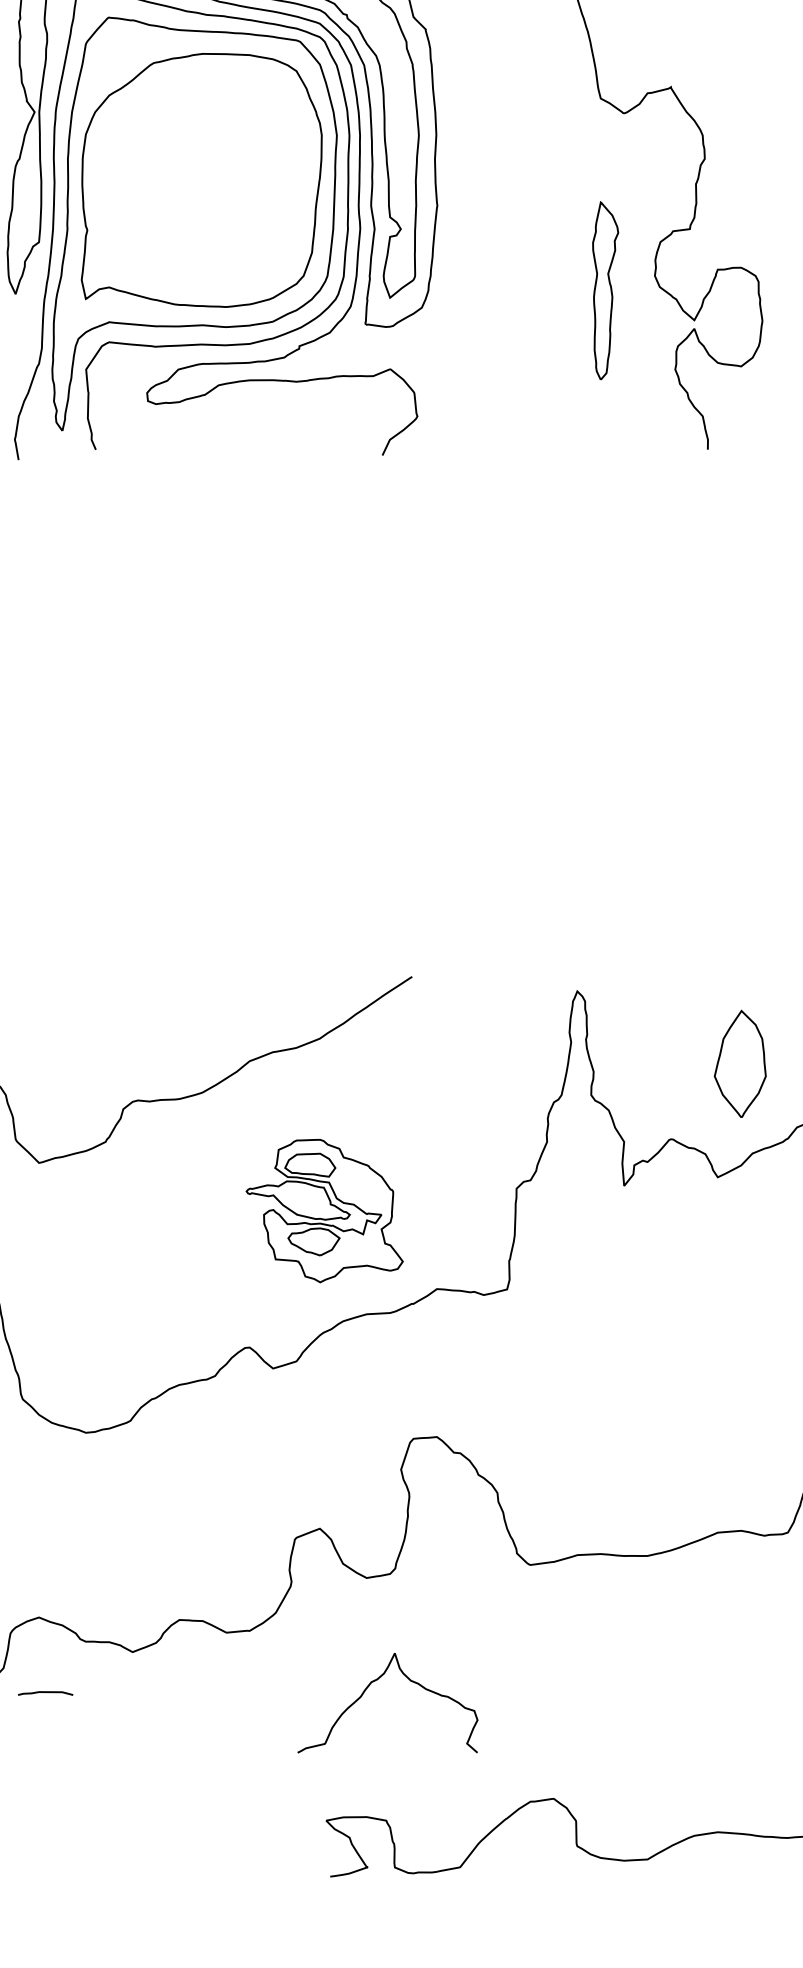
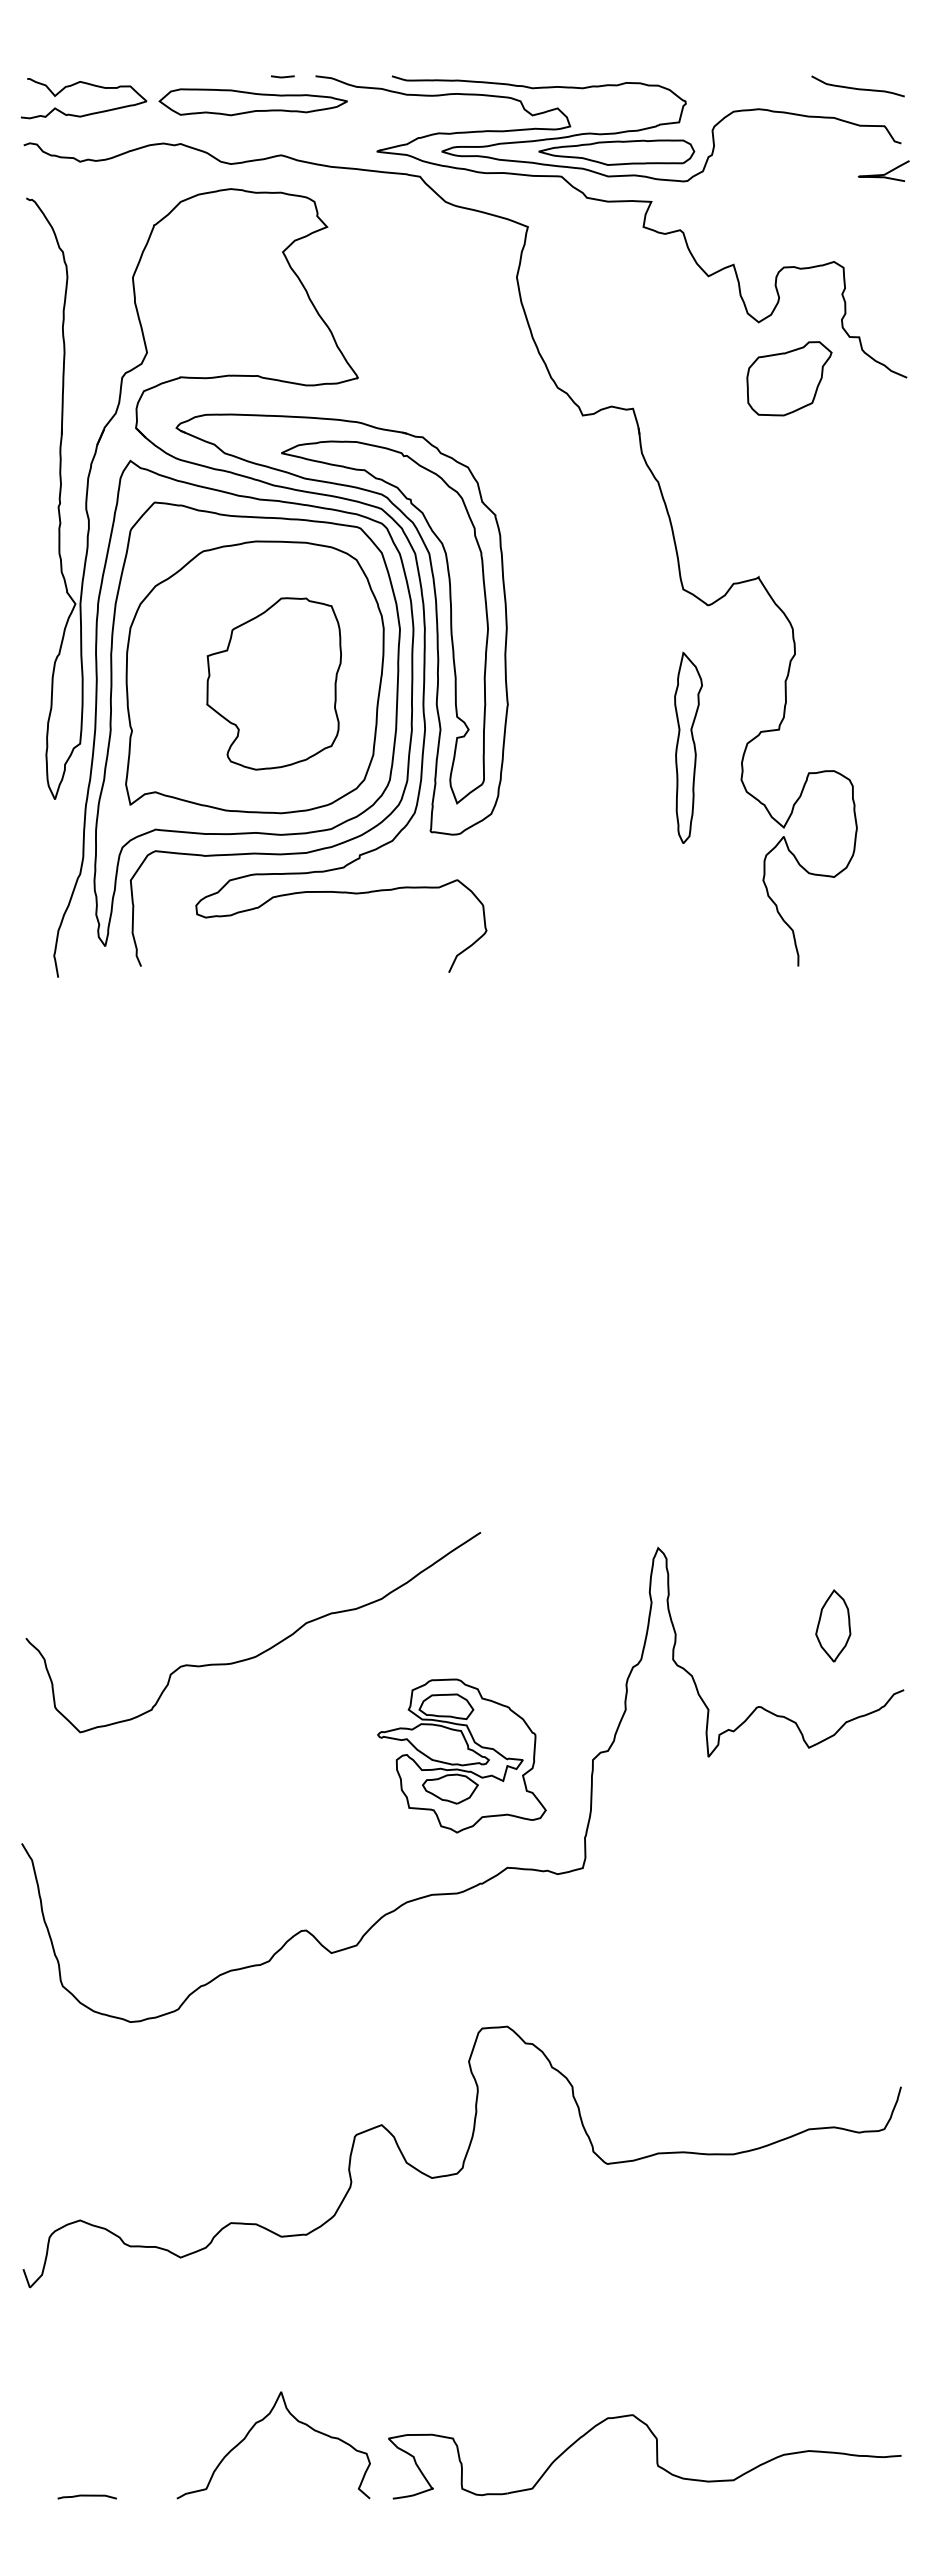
part: (219, 186) -> (273, 683), added
part: (605, 290) -> (688, 747), moved
part: (740, 1063) -> (833, 1625), size x0.62
part: (324, 1210) -> (461, 1755), moved
curve: (368, 1688) -> (252, 2429), moved
curve: (44, 1692) -> (86, 2496), moved

